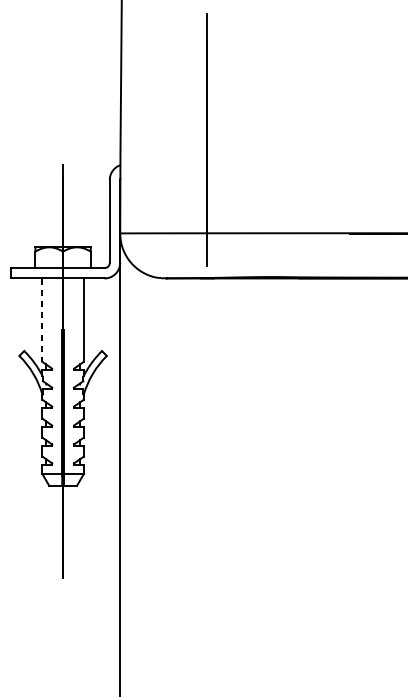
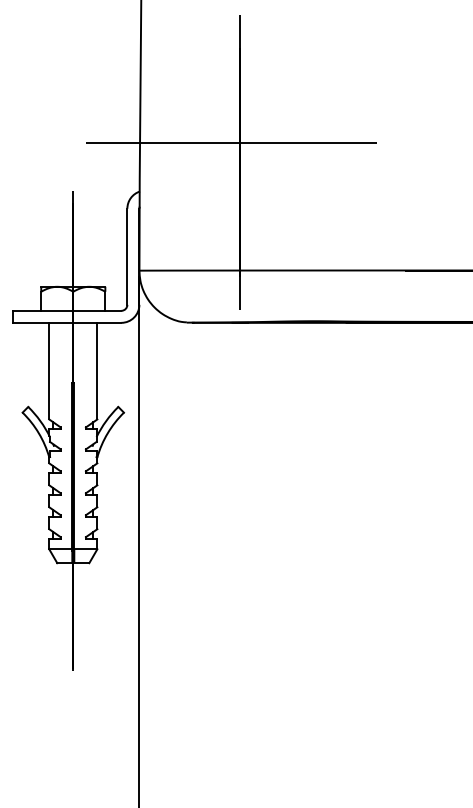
line: (198, 122) -> (230, 142), added
line: (42, 320) -> (49, 371), dashed -> solid

